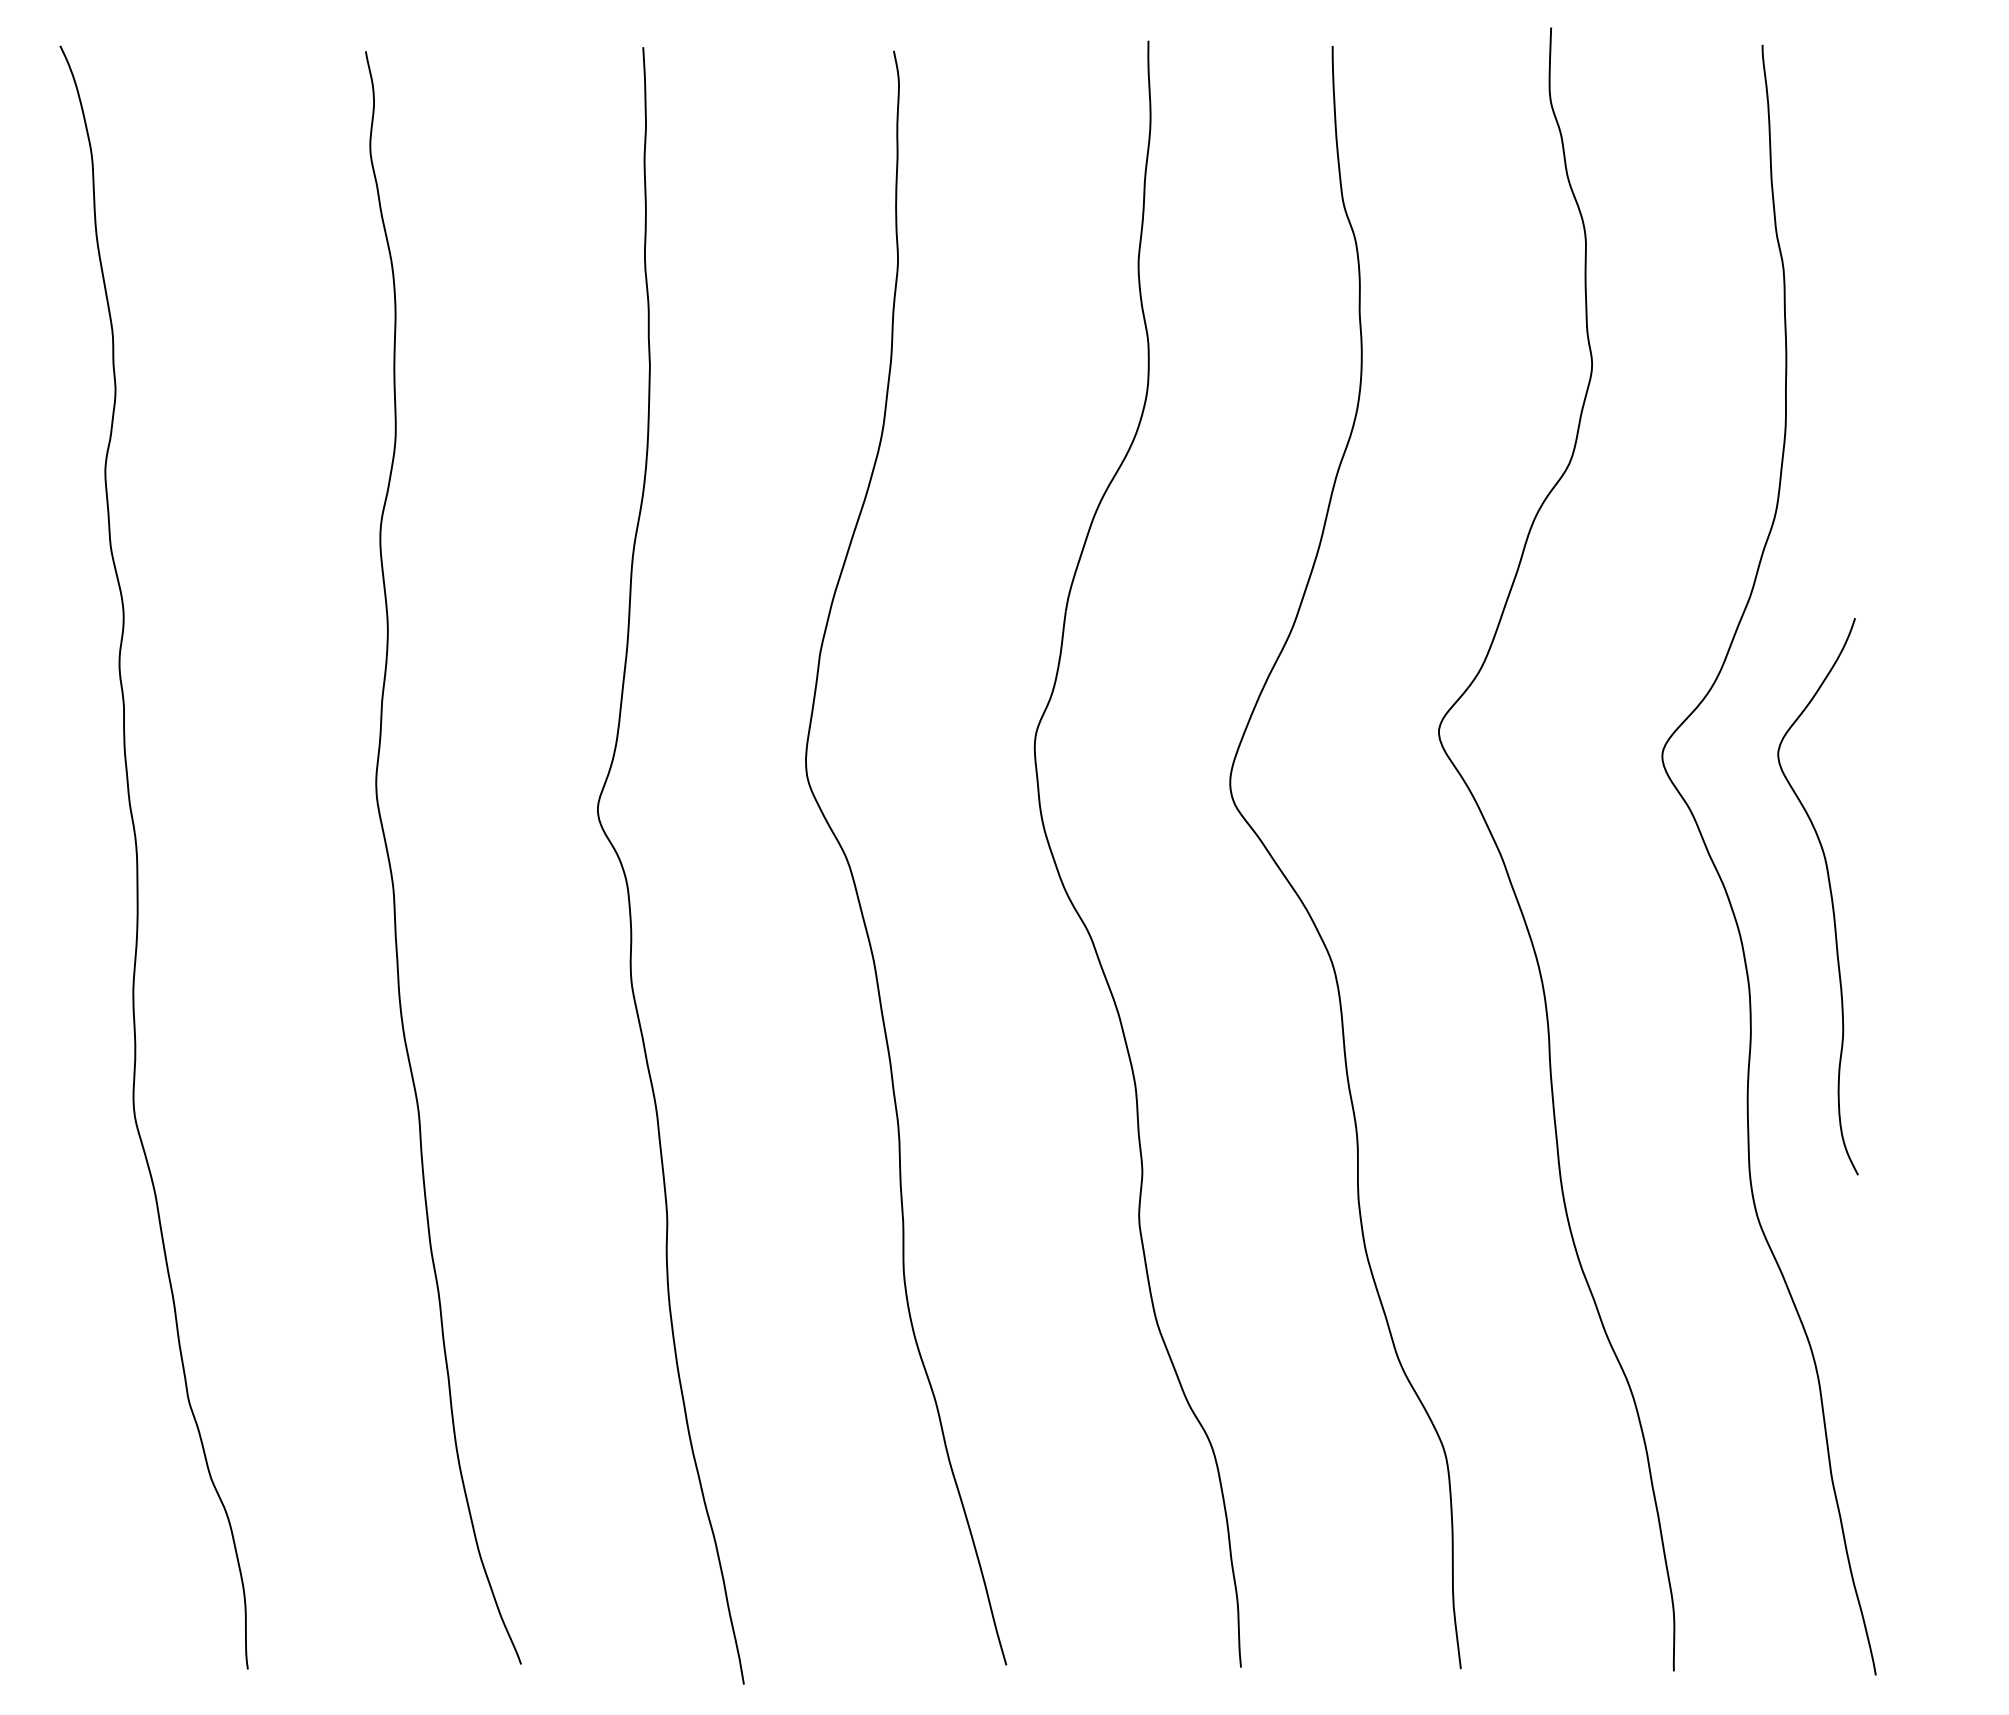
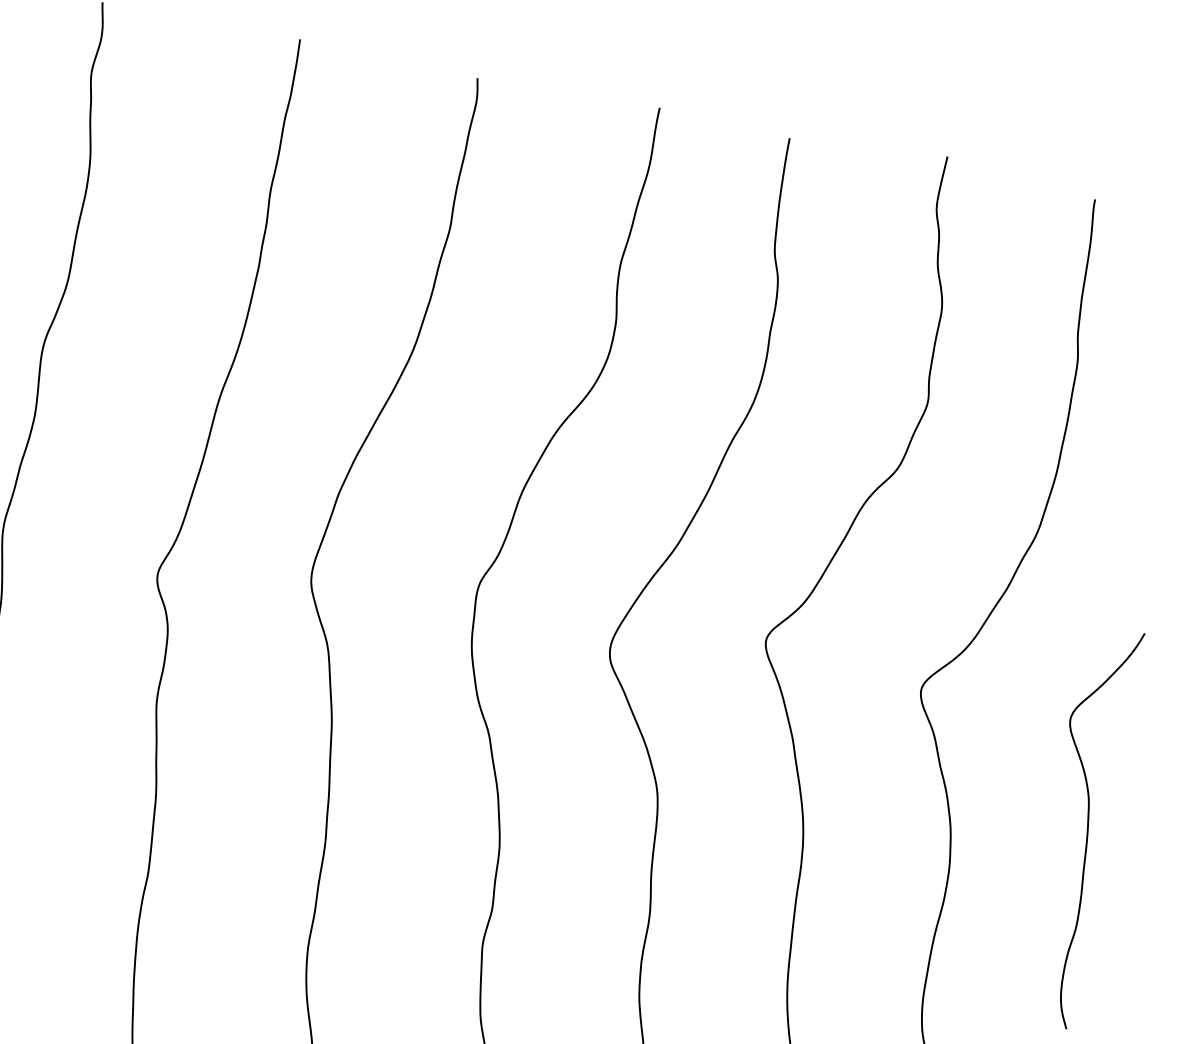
curve: (1830, 896) -> (1087, 827), moved

